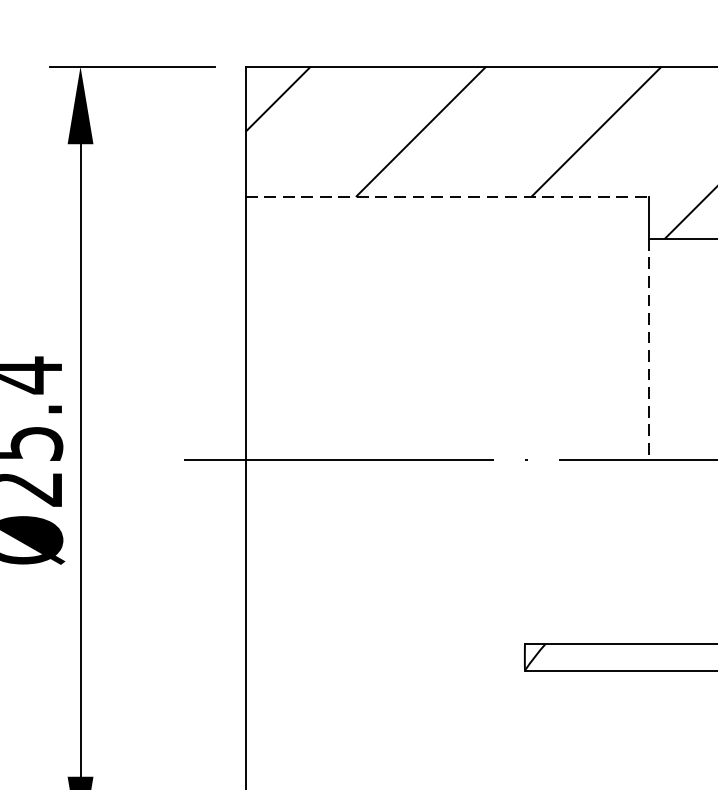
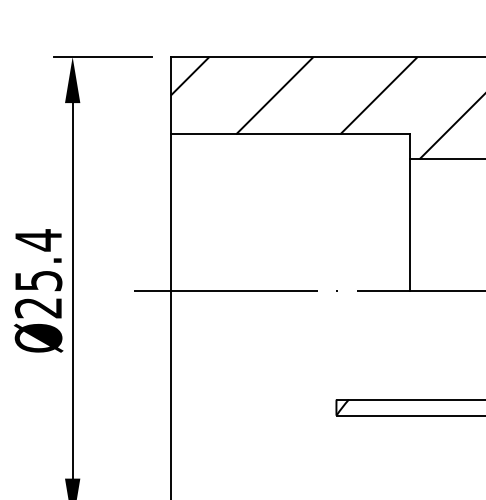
line: (447, 197) -> (290, 134), dashed -> solid
line: (649, 350) -> (410, 225), dashed -> solid

